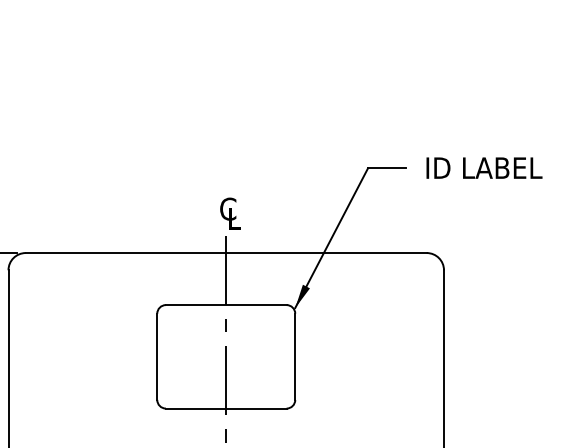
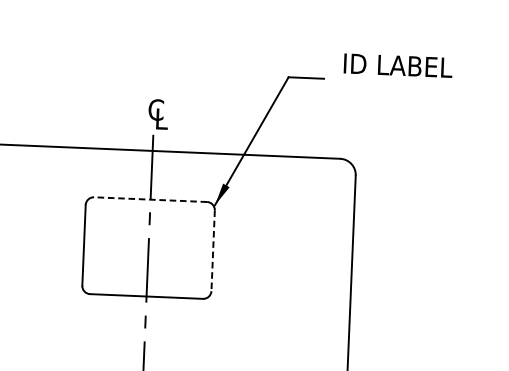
text: (484, 167) -> (398, 65), moved
line: (225, 305) -> (149, 200), solid -> dashed
line: (295, 357) -> (213, 251), solid -> dashed

